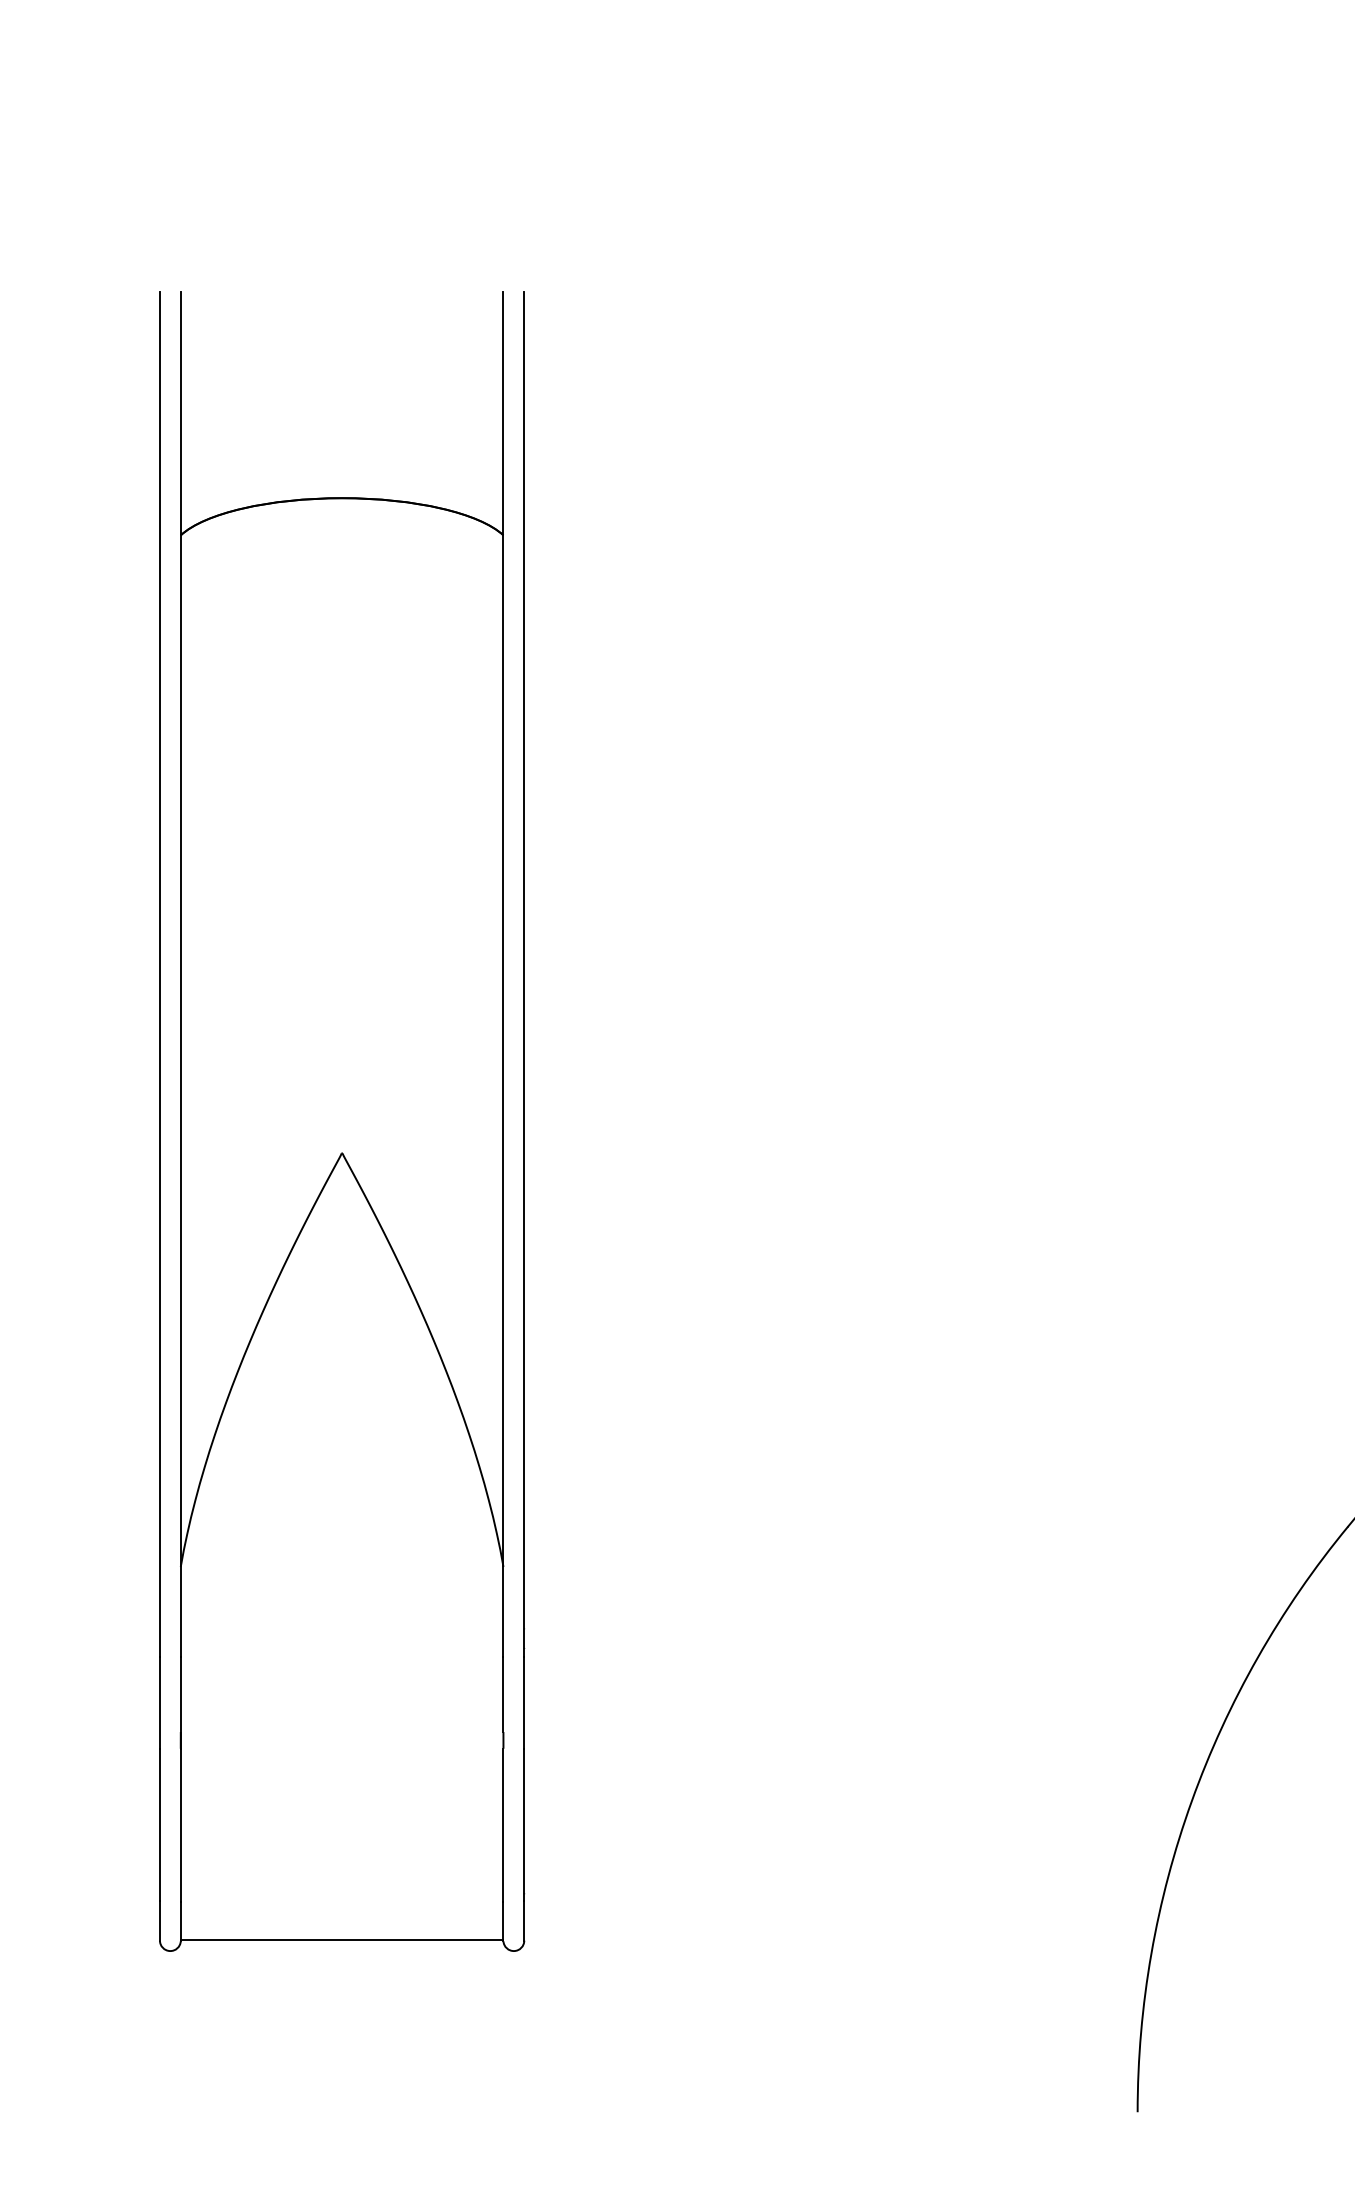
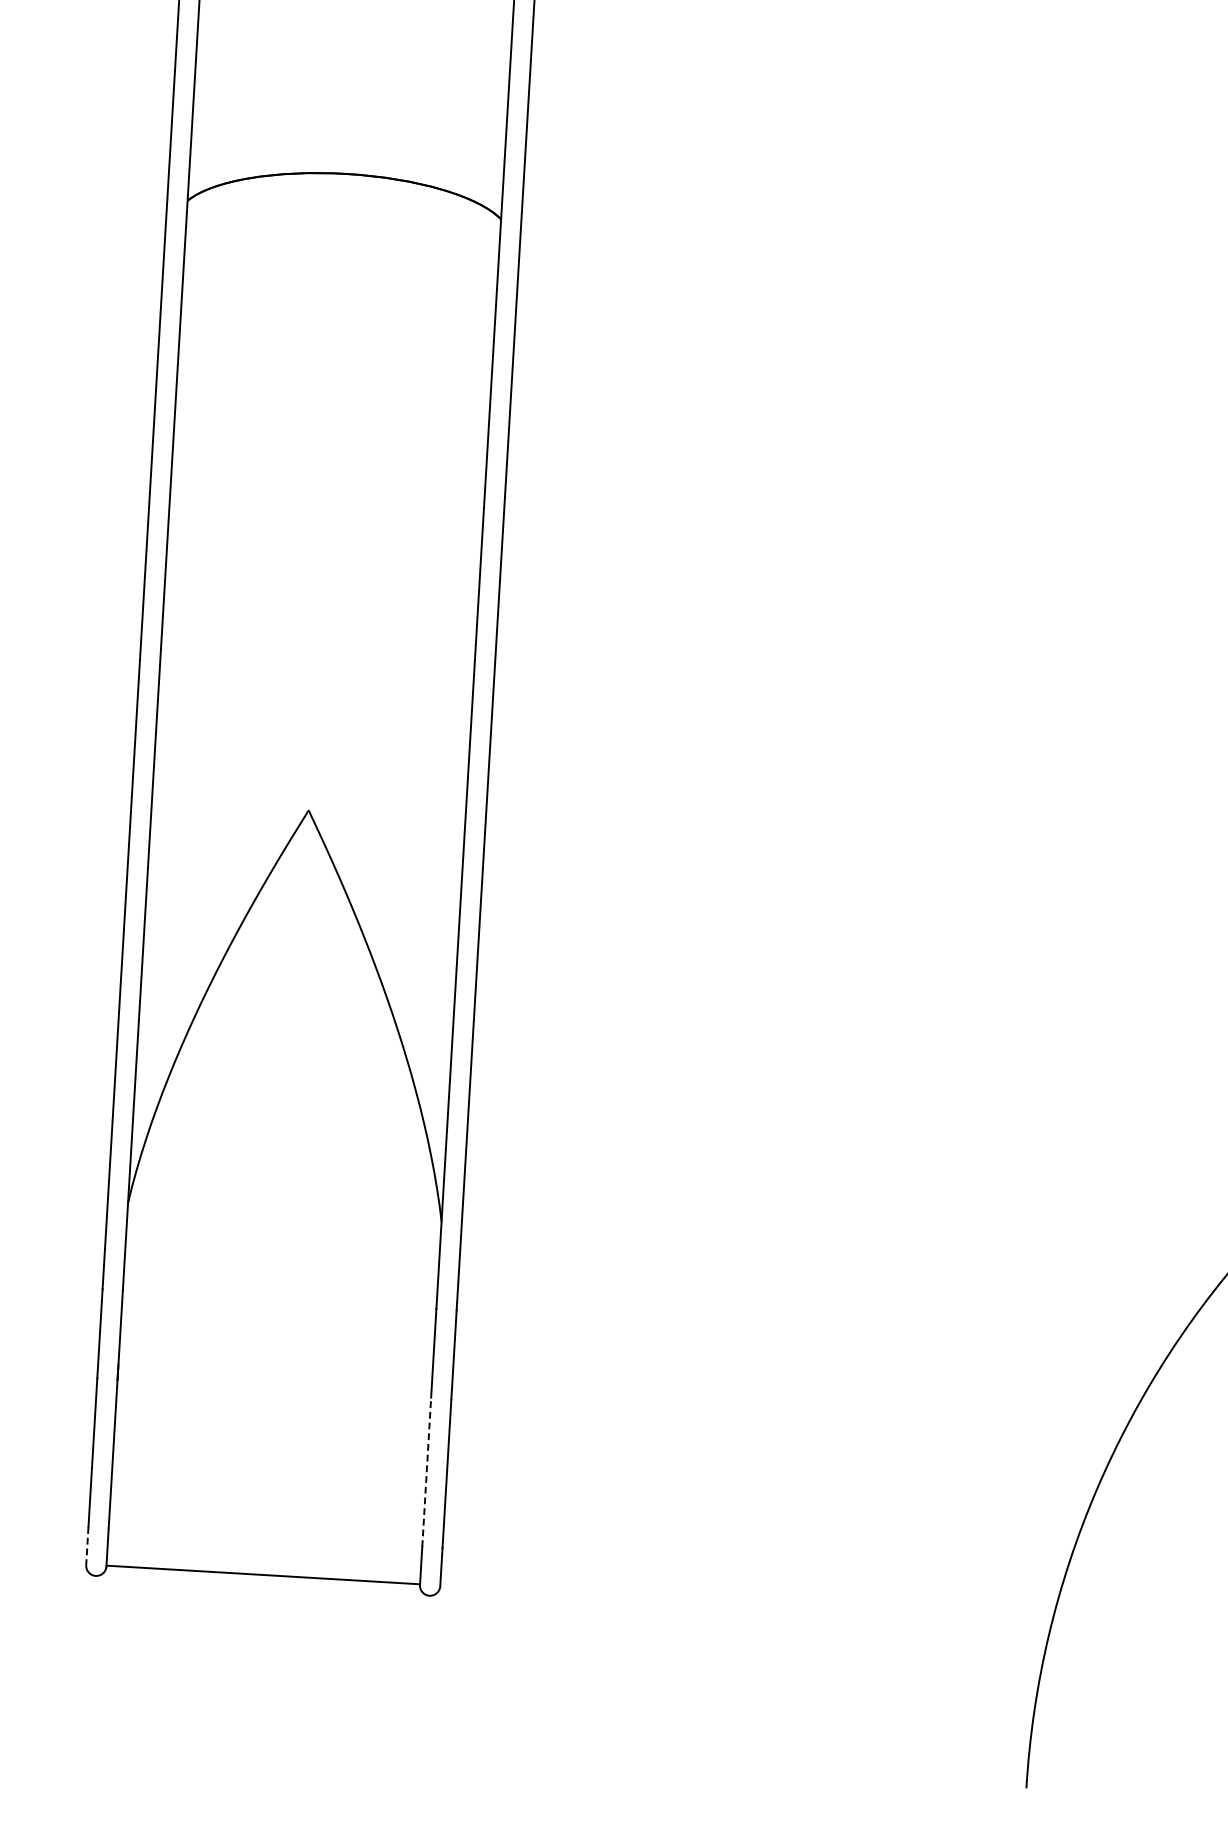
line: (503, 1824) -> (426, 1472), solid -> dashed
line: (159, 1921) -> (86, 1546), solid -> dashed

